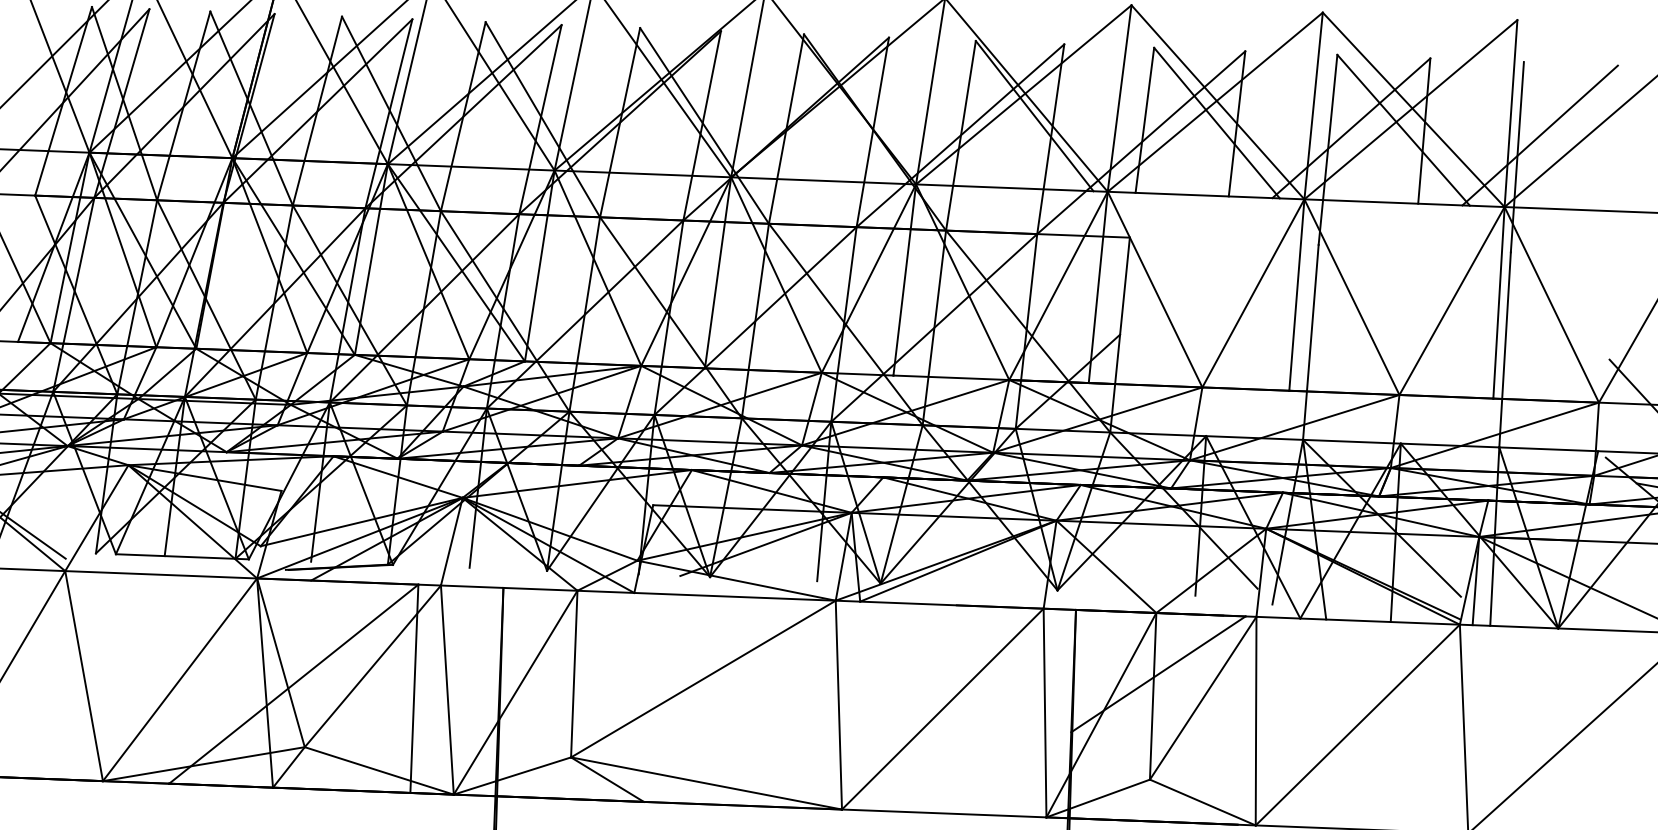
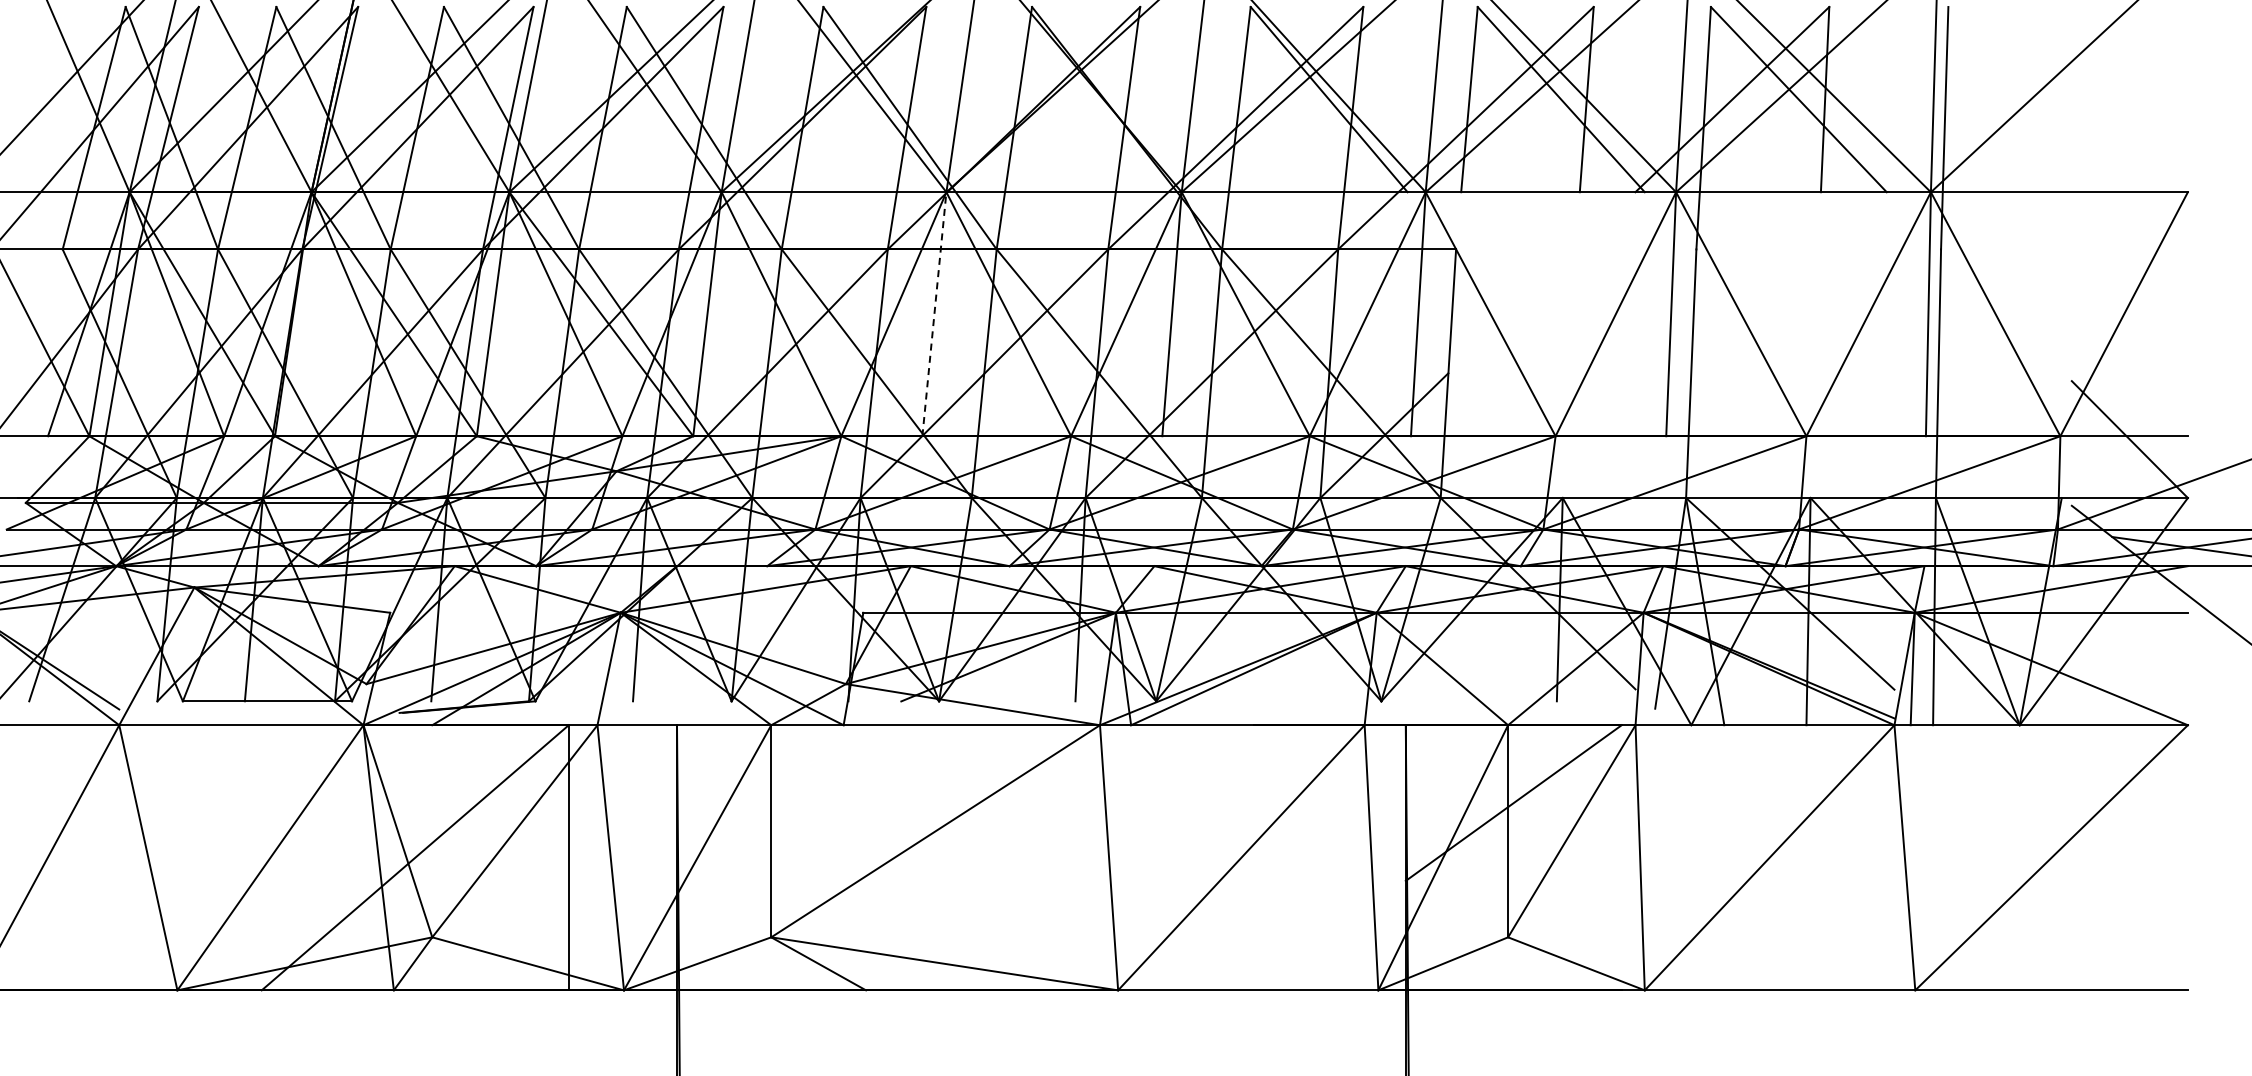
line: (1540, 135) -> (1972, 99), removed
line: (718, 273) -> (934, 314), solid -> dashed

